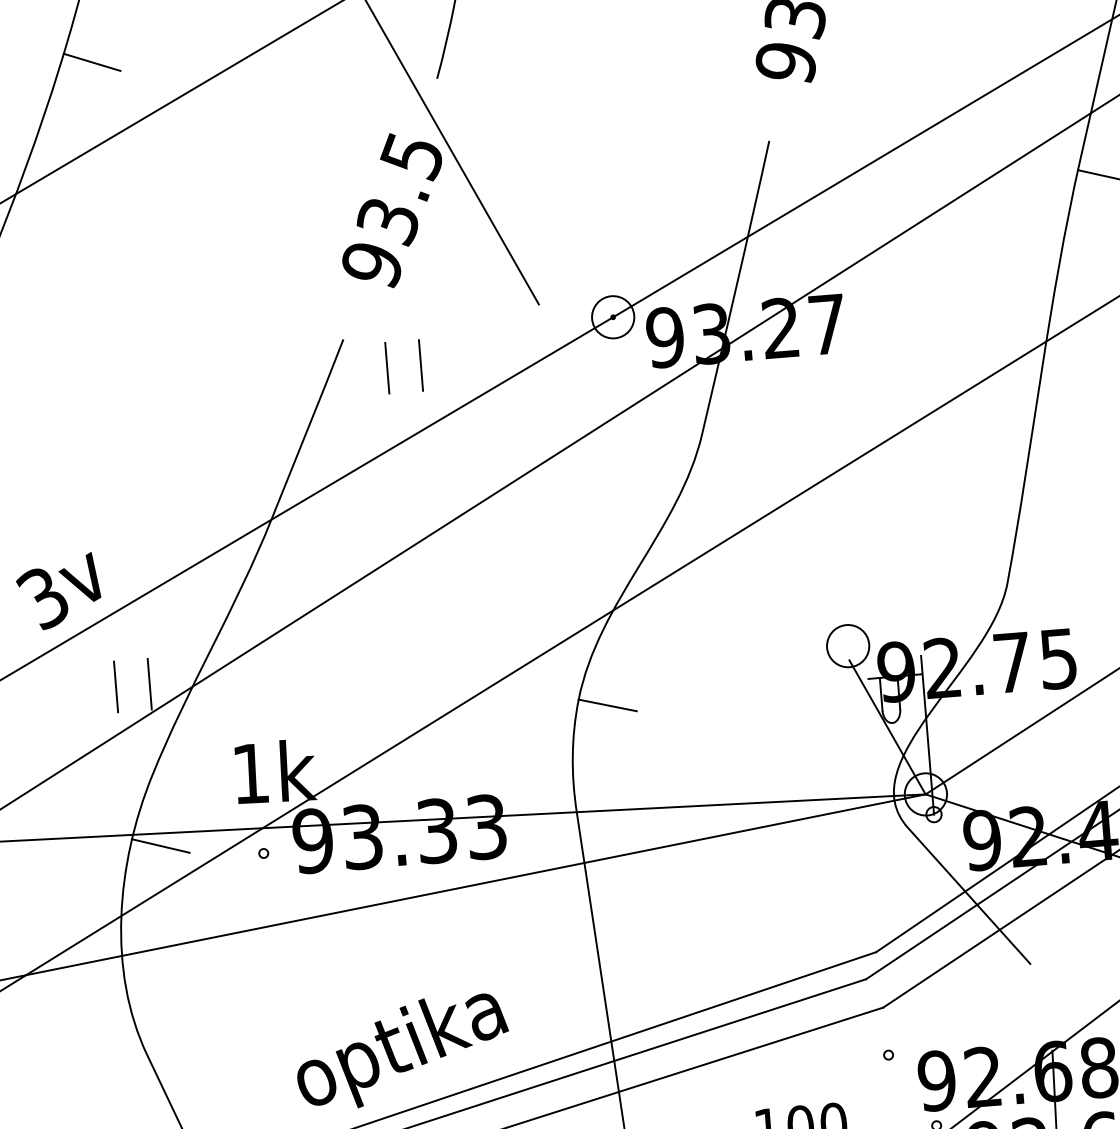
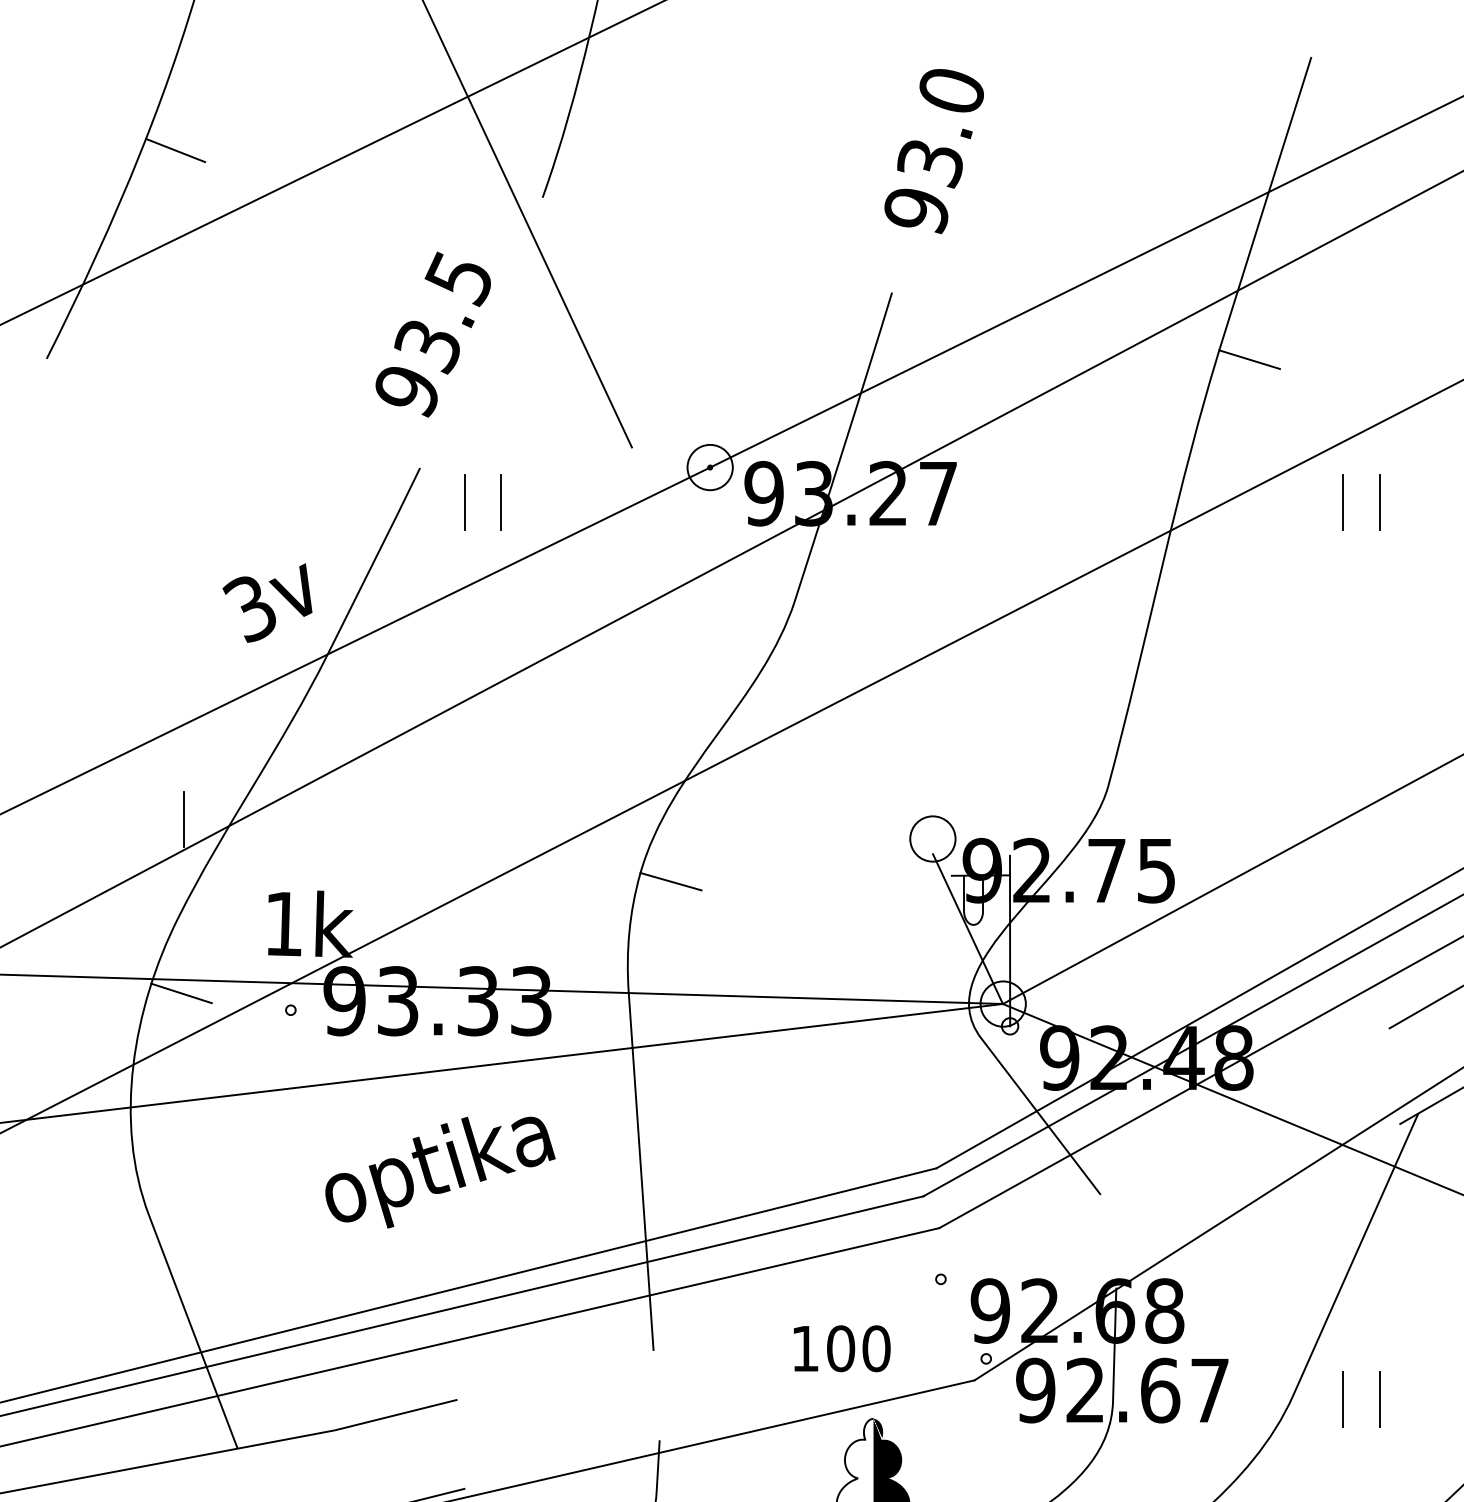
text: (391, 210) -> (432, 334), moved
text: (58, 591) -> (267, 602), moved
line: (115, 686) -> (146, 819), removed
text: (402, 1052) -> (440, 1172), moved

